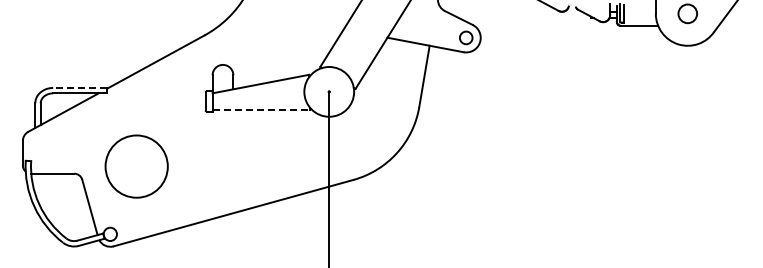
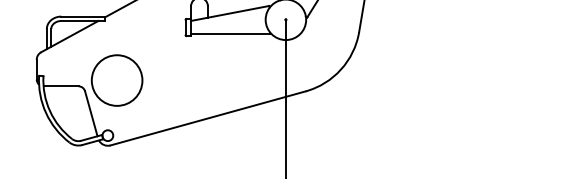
line: (79, 87) -> (82, 16), dashed -> solid
line: (261, 109) -> (230, 34), dashed -> solid
circle: (136, 166) -> (116, 80), moved

